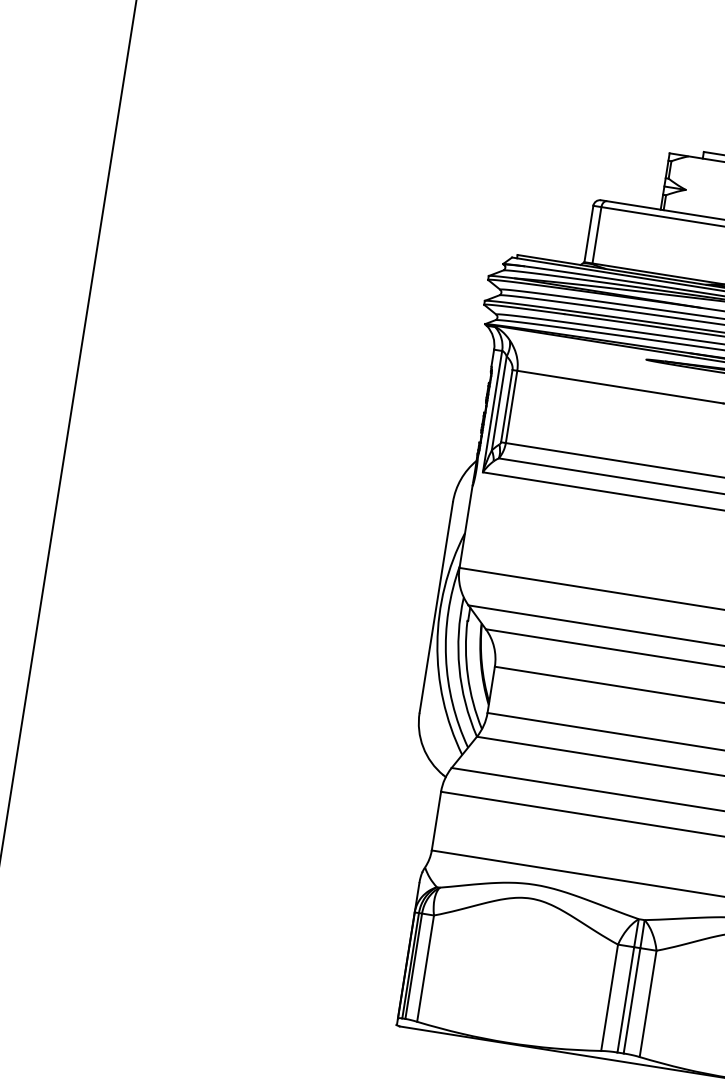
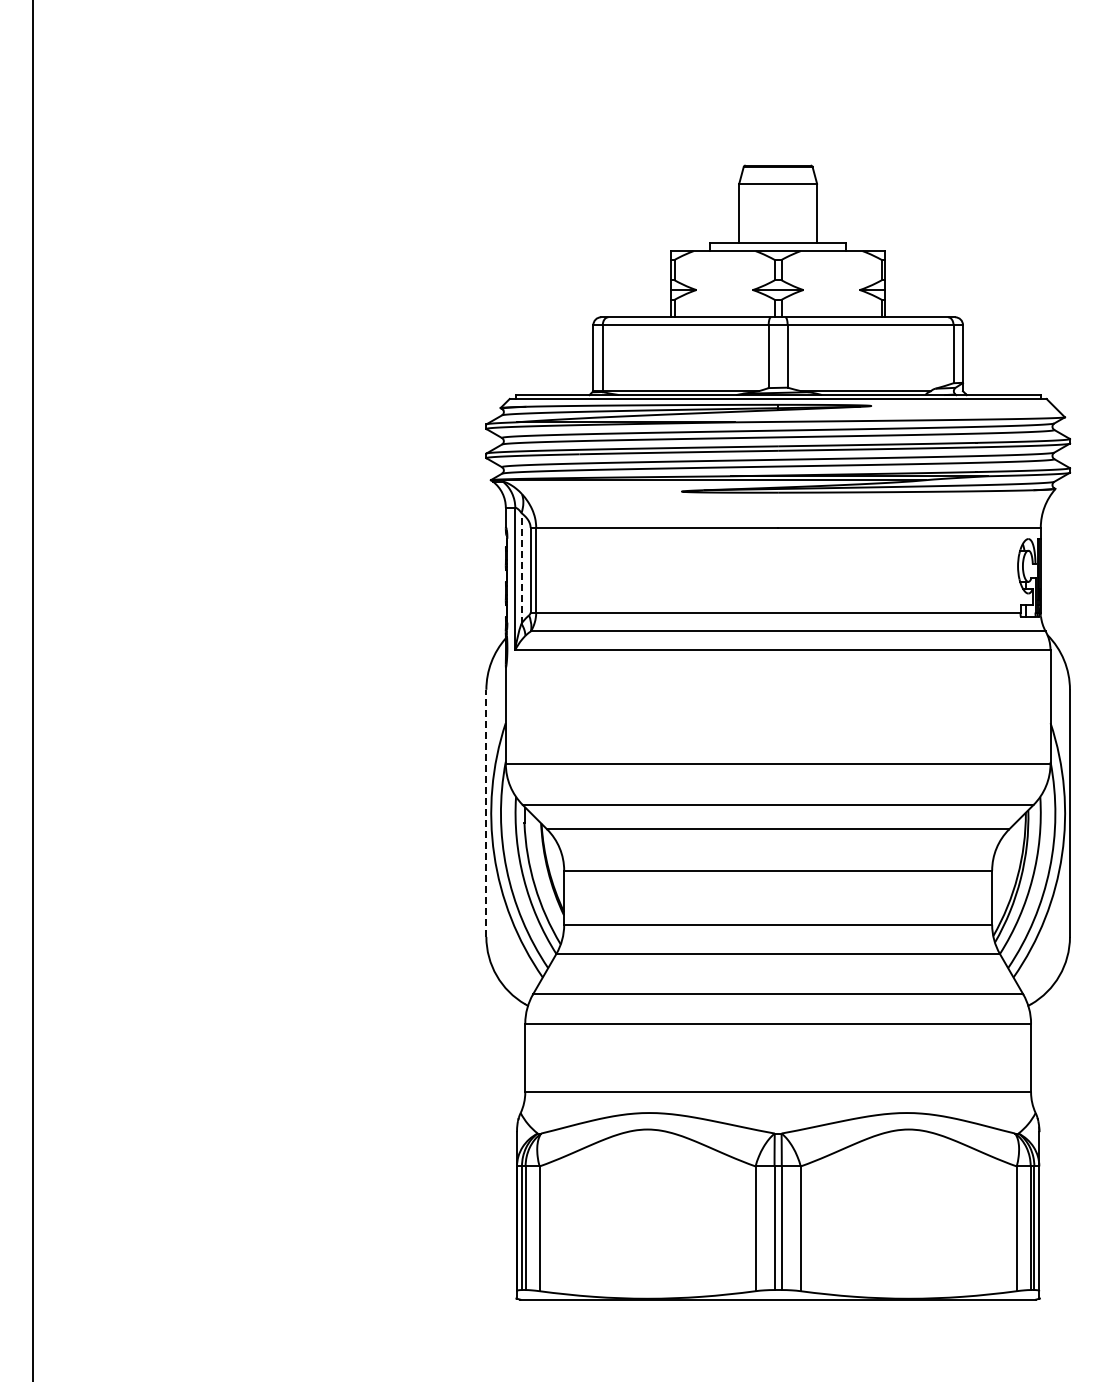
line: (499, 402) -> (521, 567), solid -> dashed
line: (436, 607) -> (486, 813), solid -> dashed

